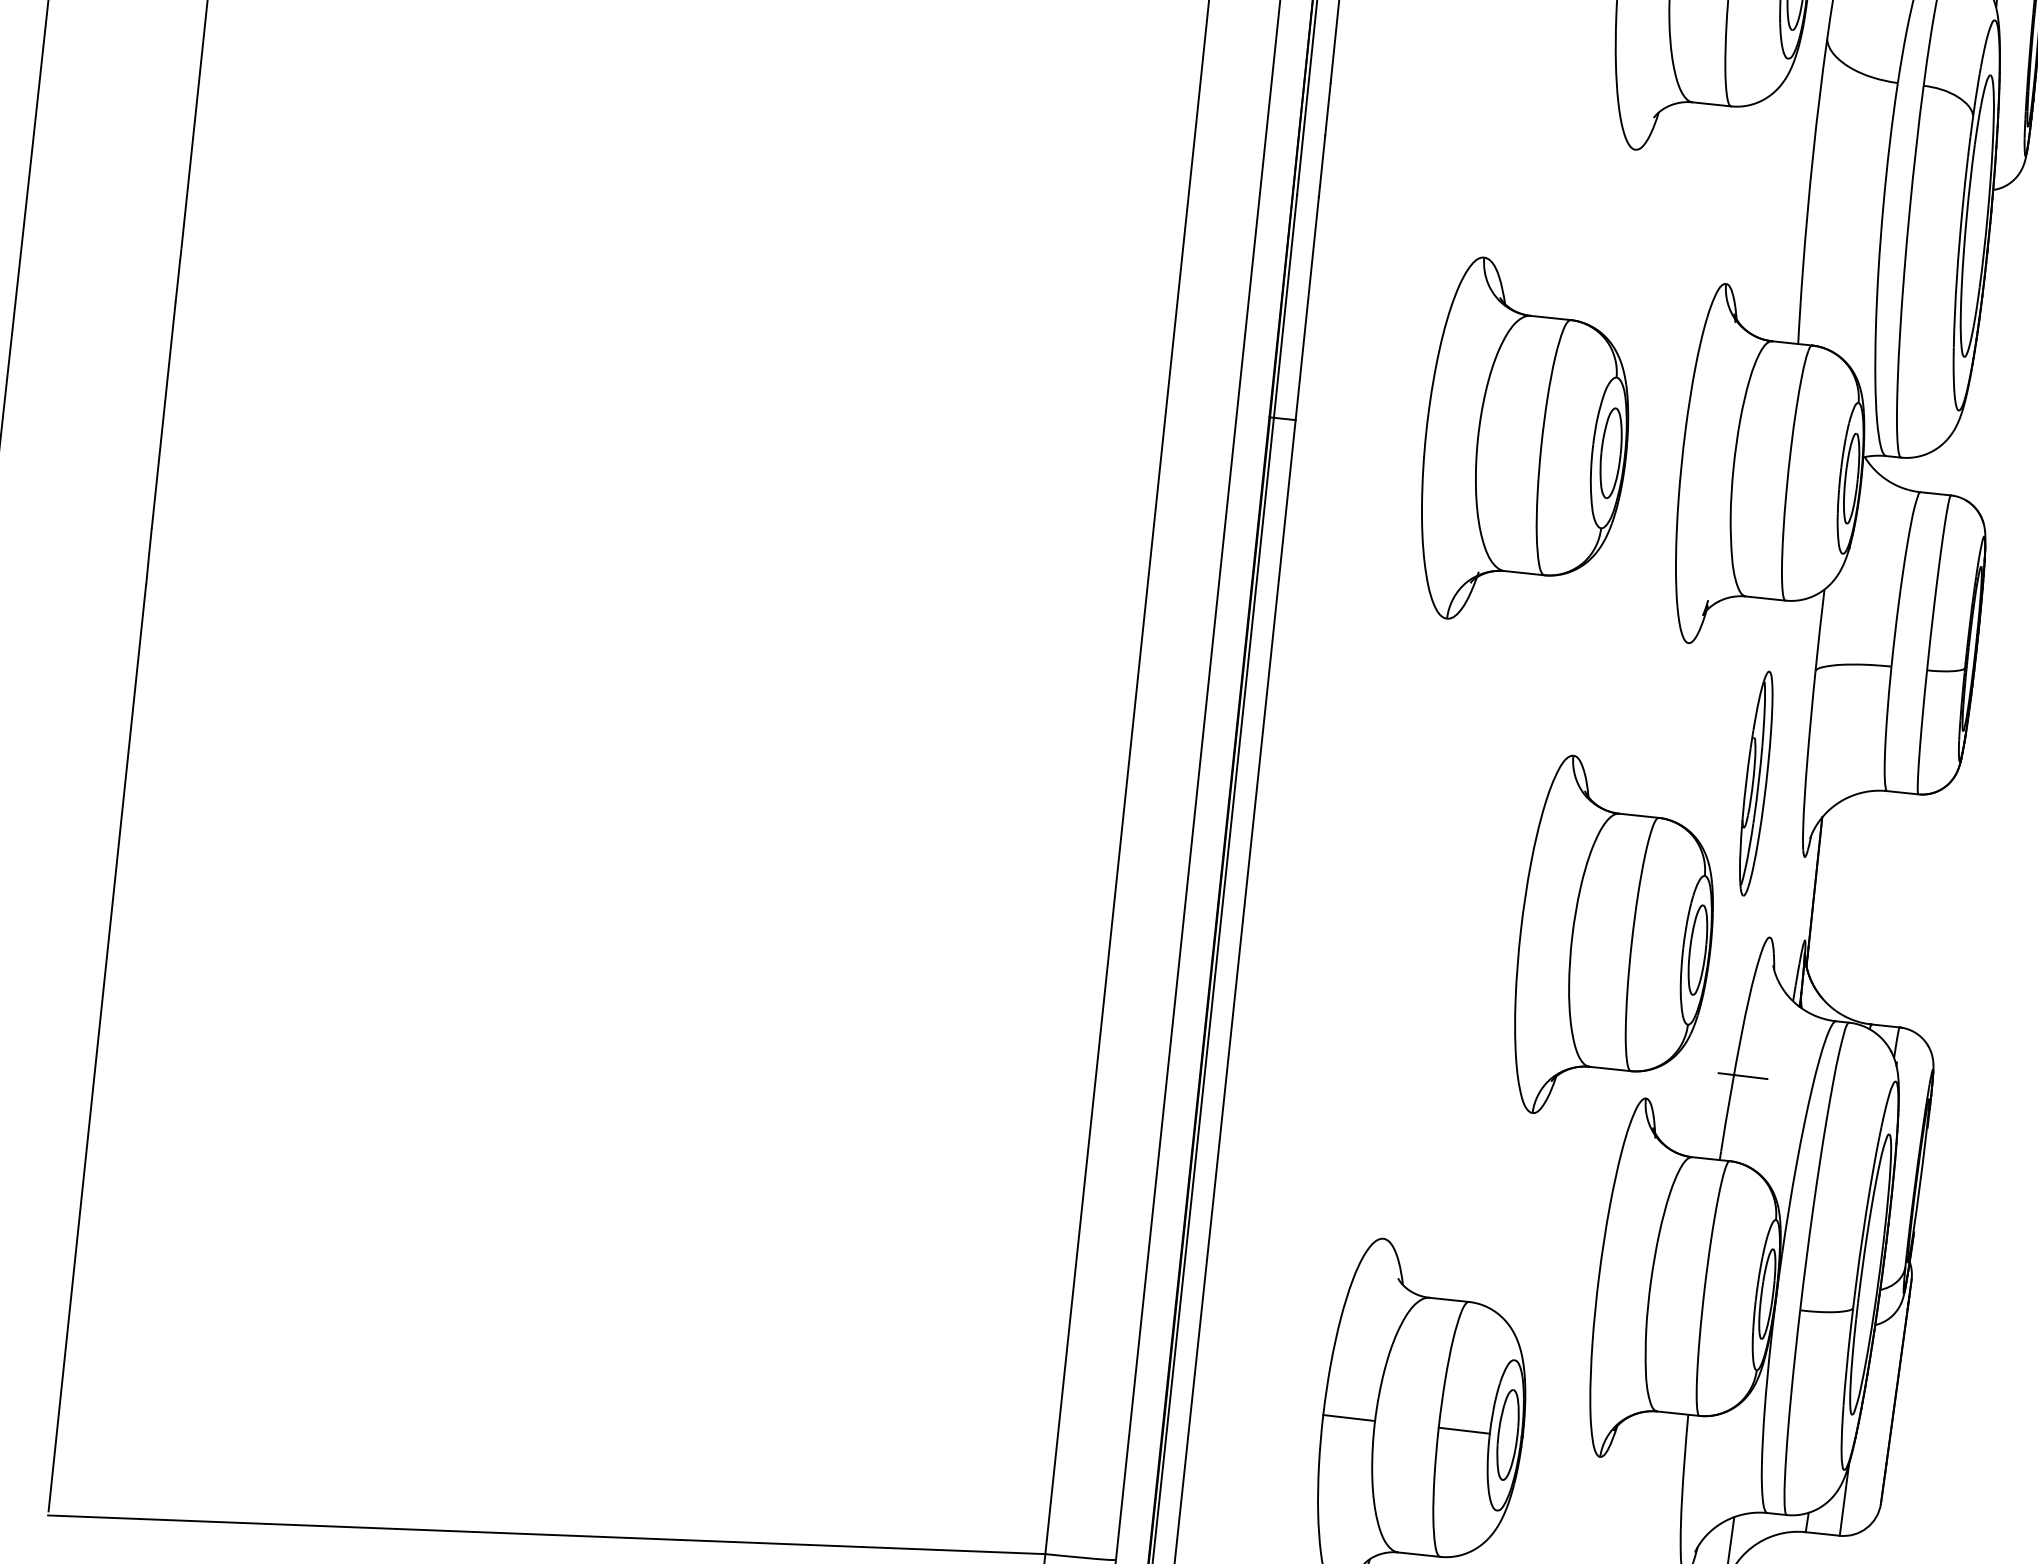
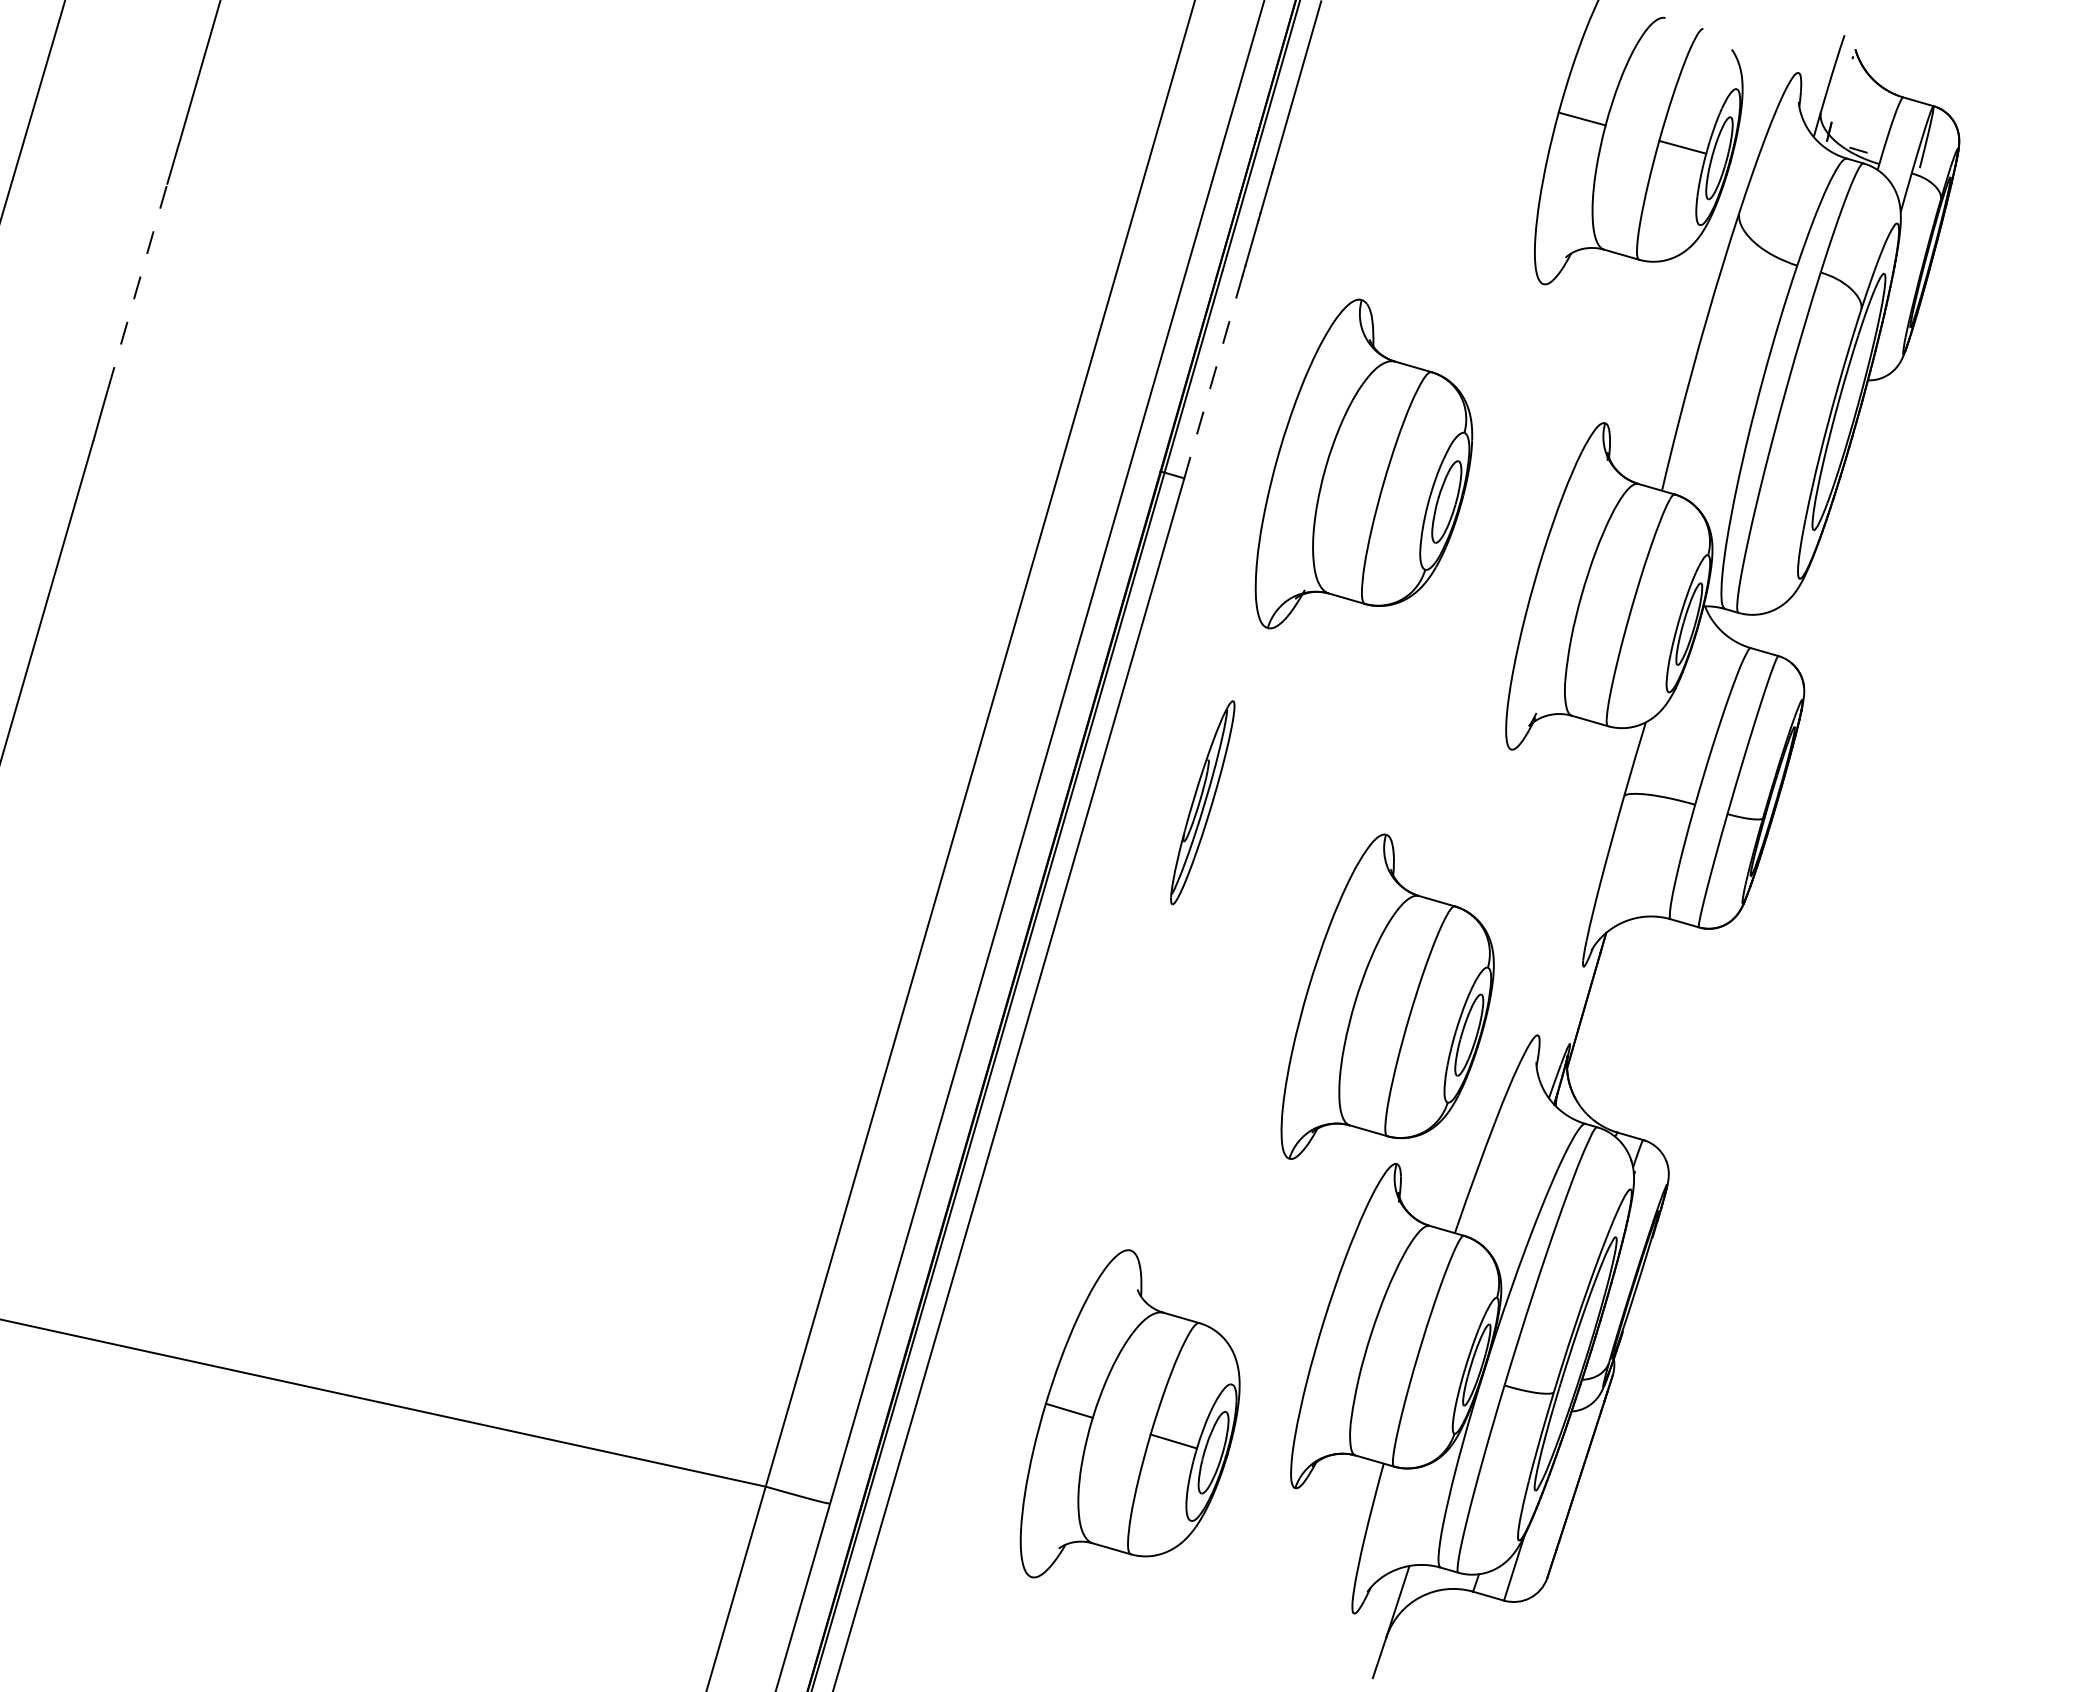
line: (1307, 309) -> (1213, 377), solid -> dashed
line: (163, 415) -> (137, 287), solid -> dashed
part: (1516, 428) -> (1363, 463), moved
part: (1755, 783) -> (1202, 802), moved
line: (1743, 1076) -> (1490, 1159), removed

